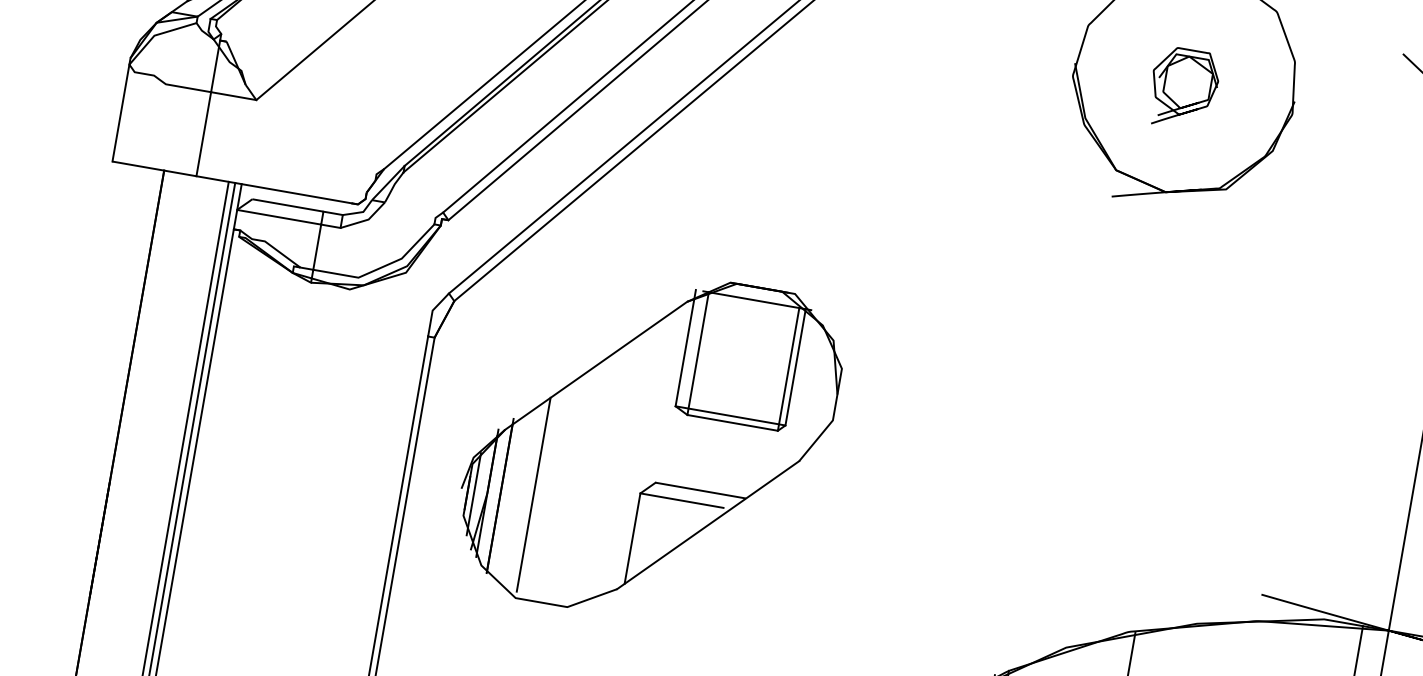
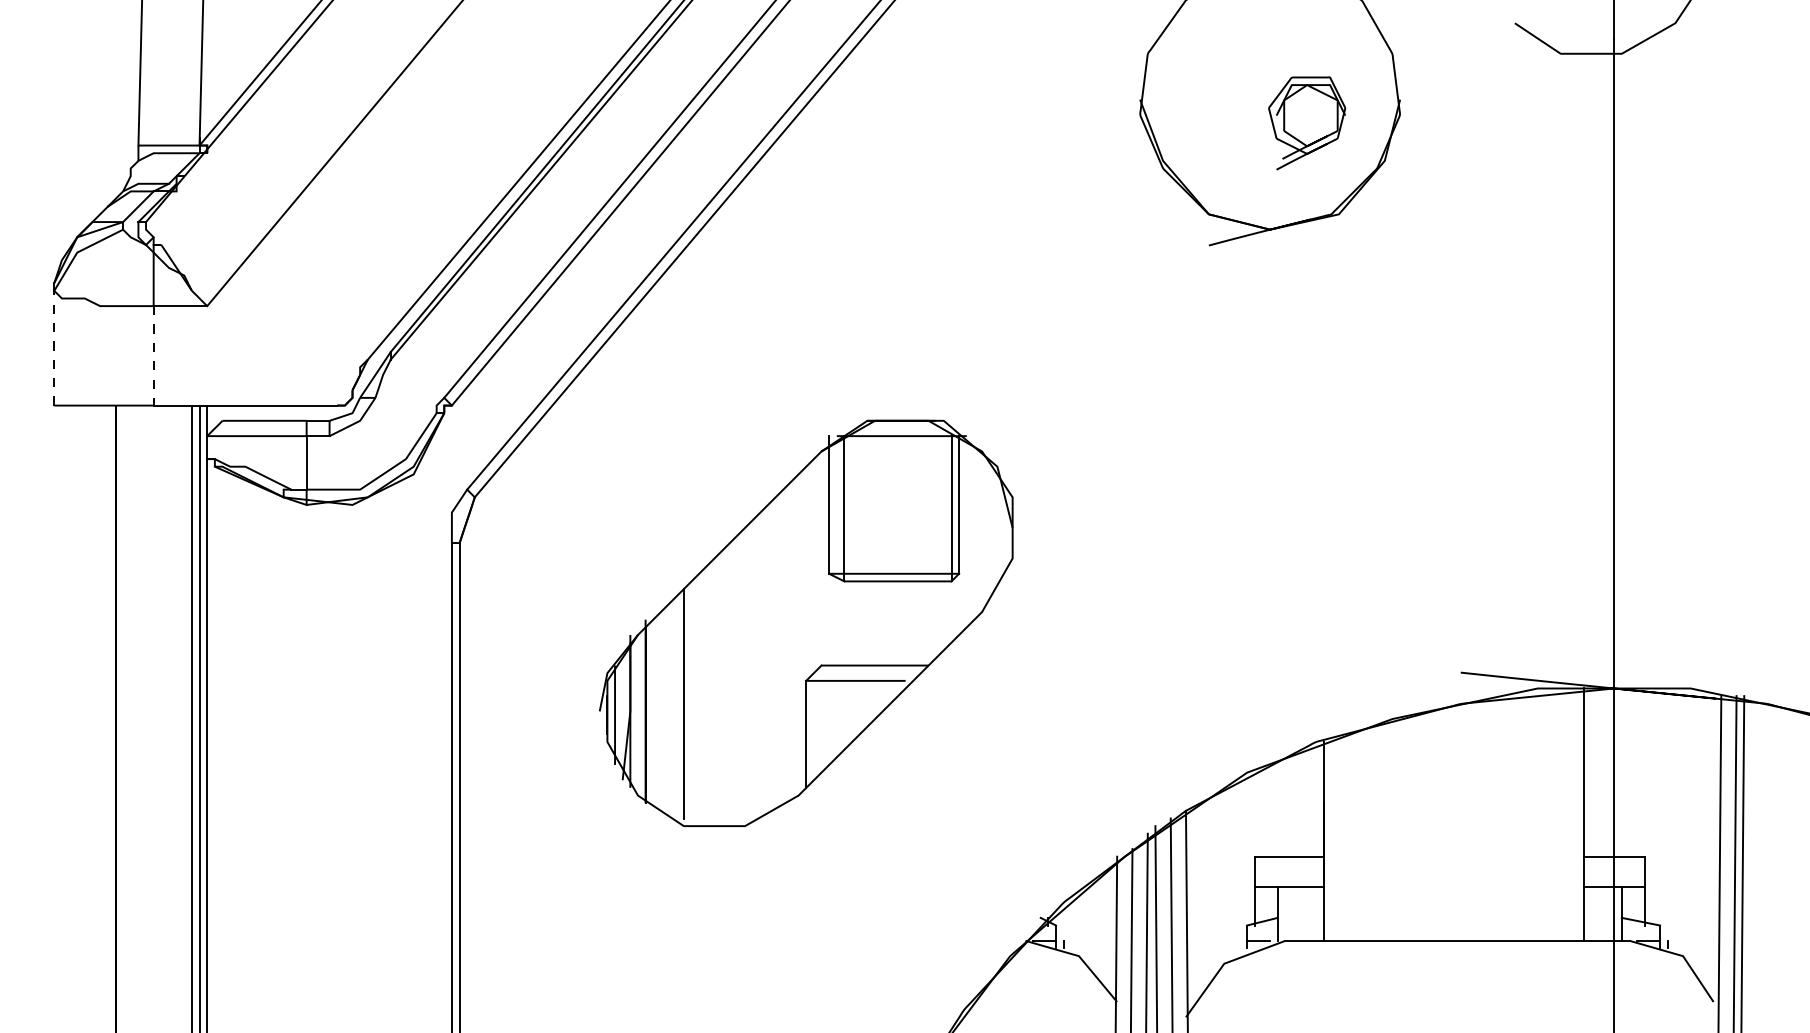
part: (1184, 89) -> (1307, 123), moved
line: (121, 112) -> (54, 347), solid -> dashed
line: (203, 133) -> (153, 355), solid -> dashed
part: (649, 444) -> (806, 622), moved

